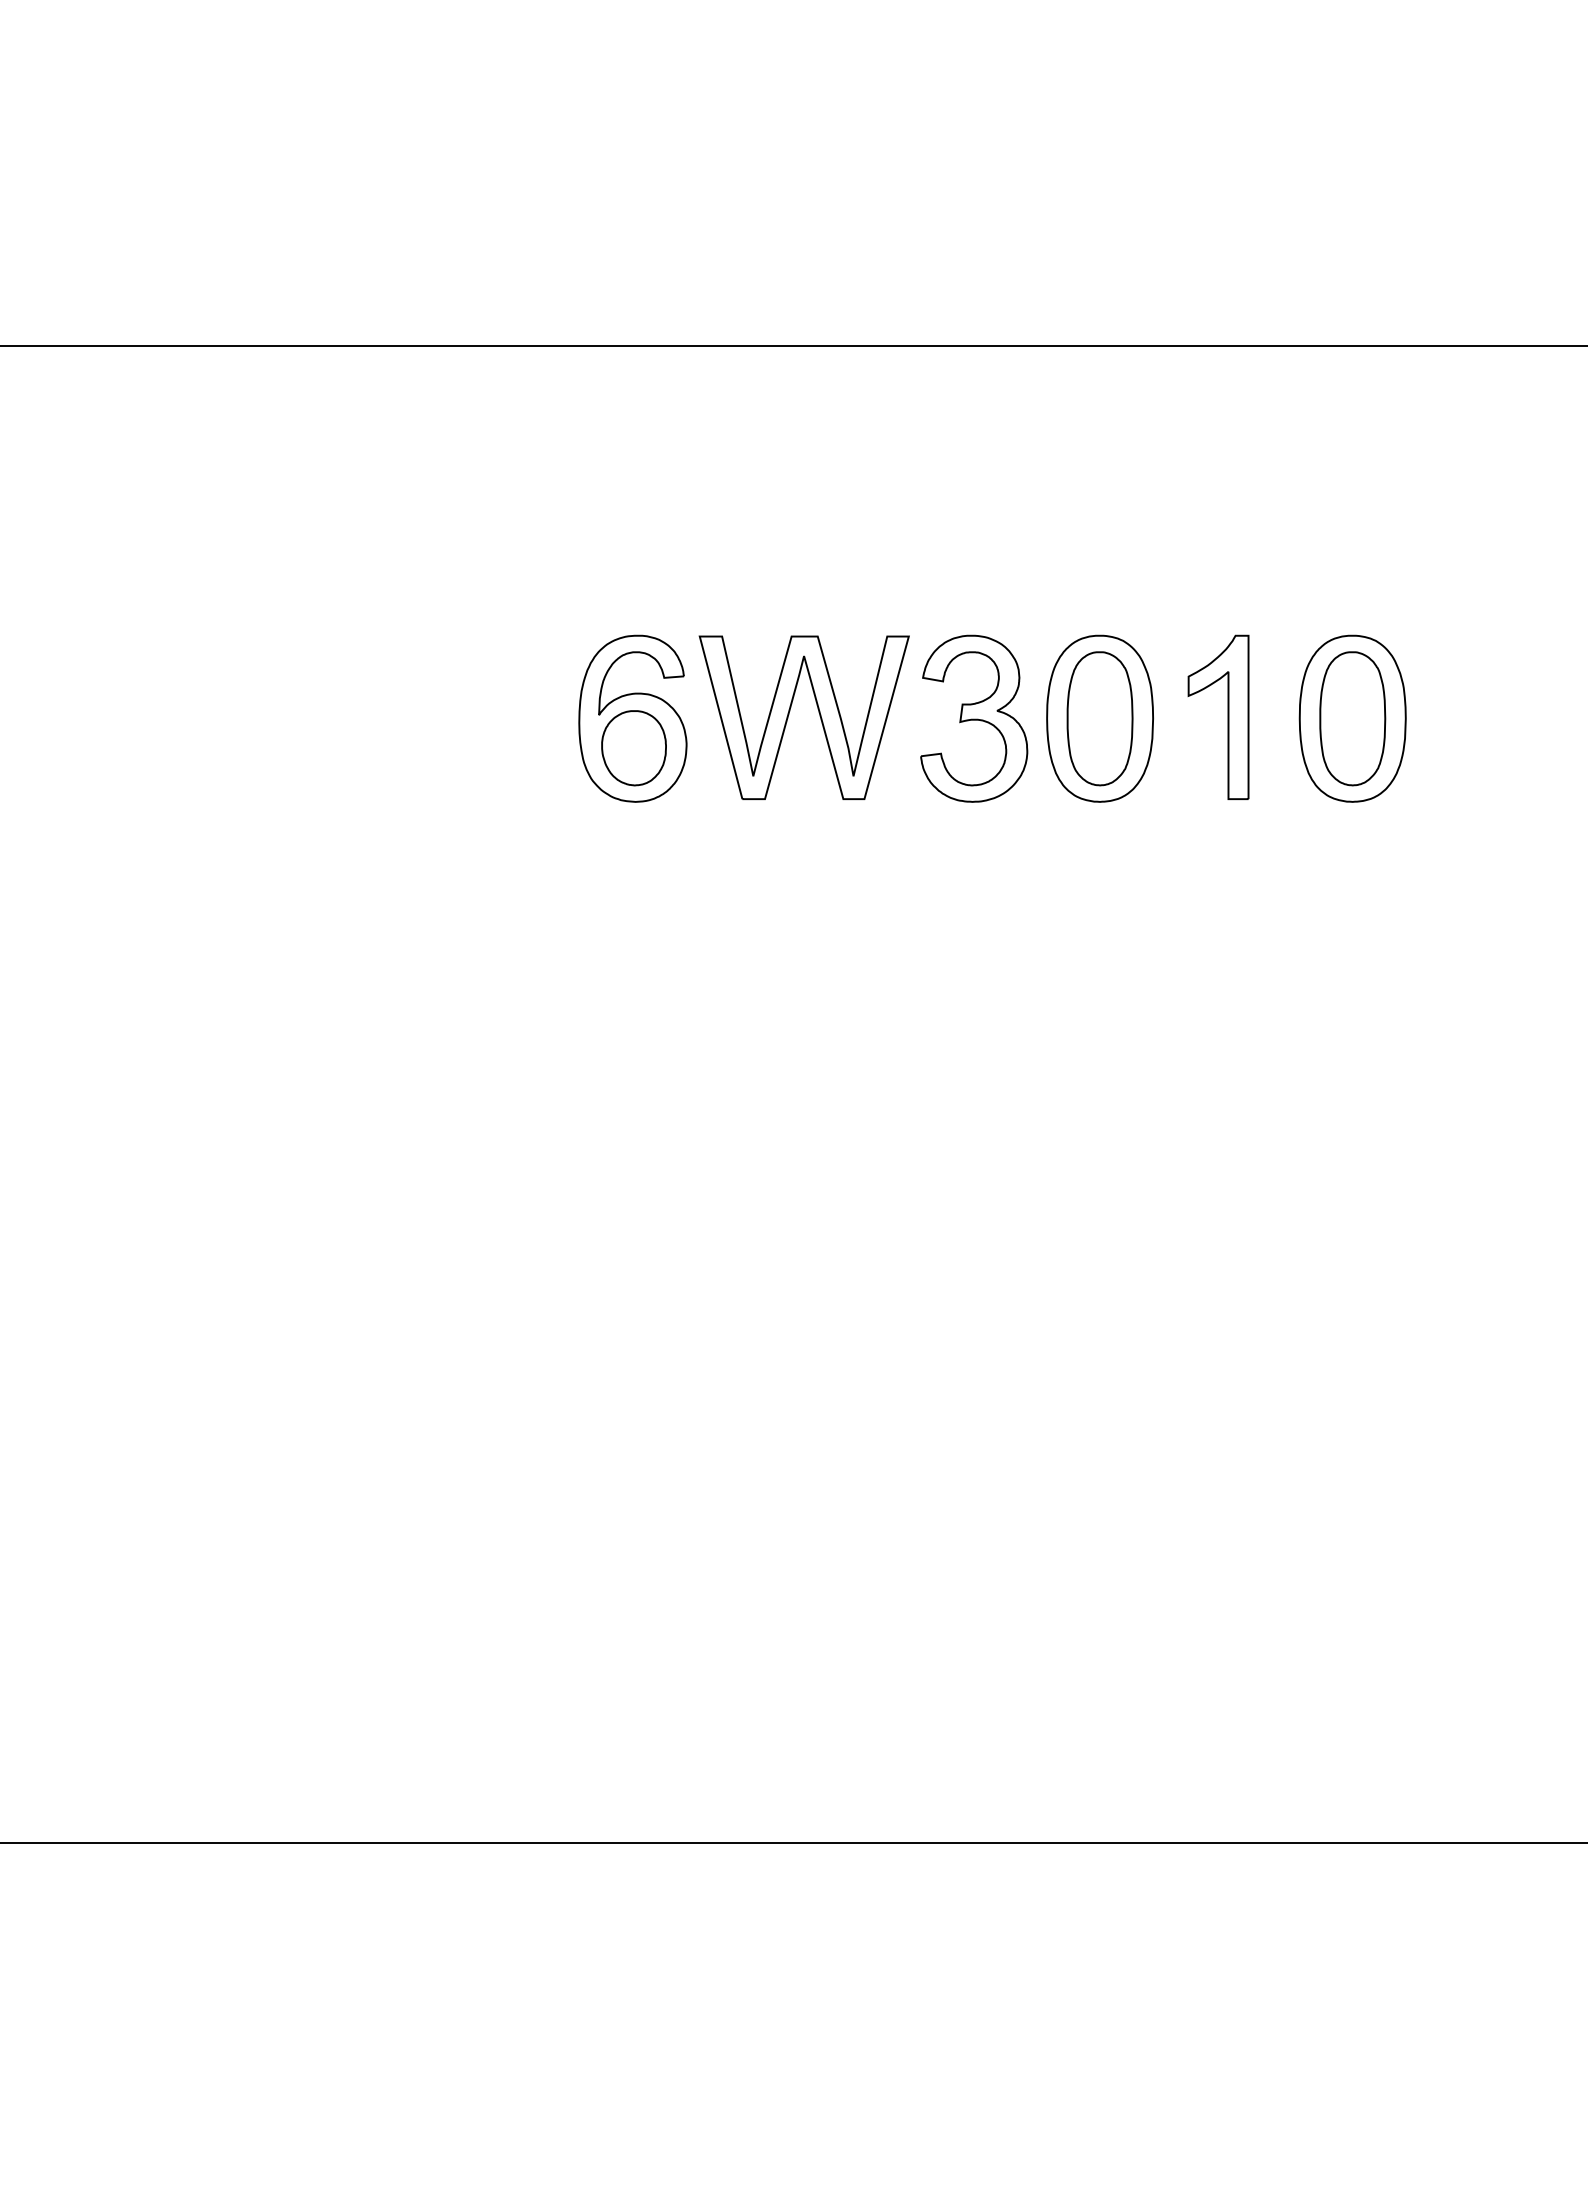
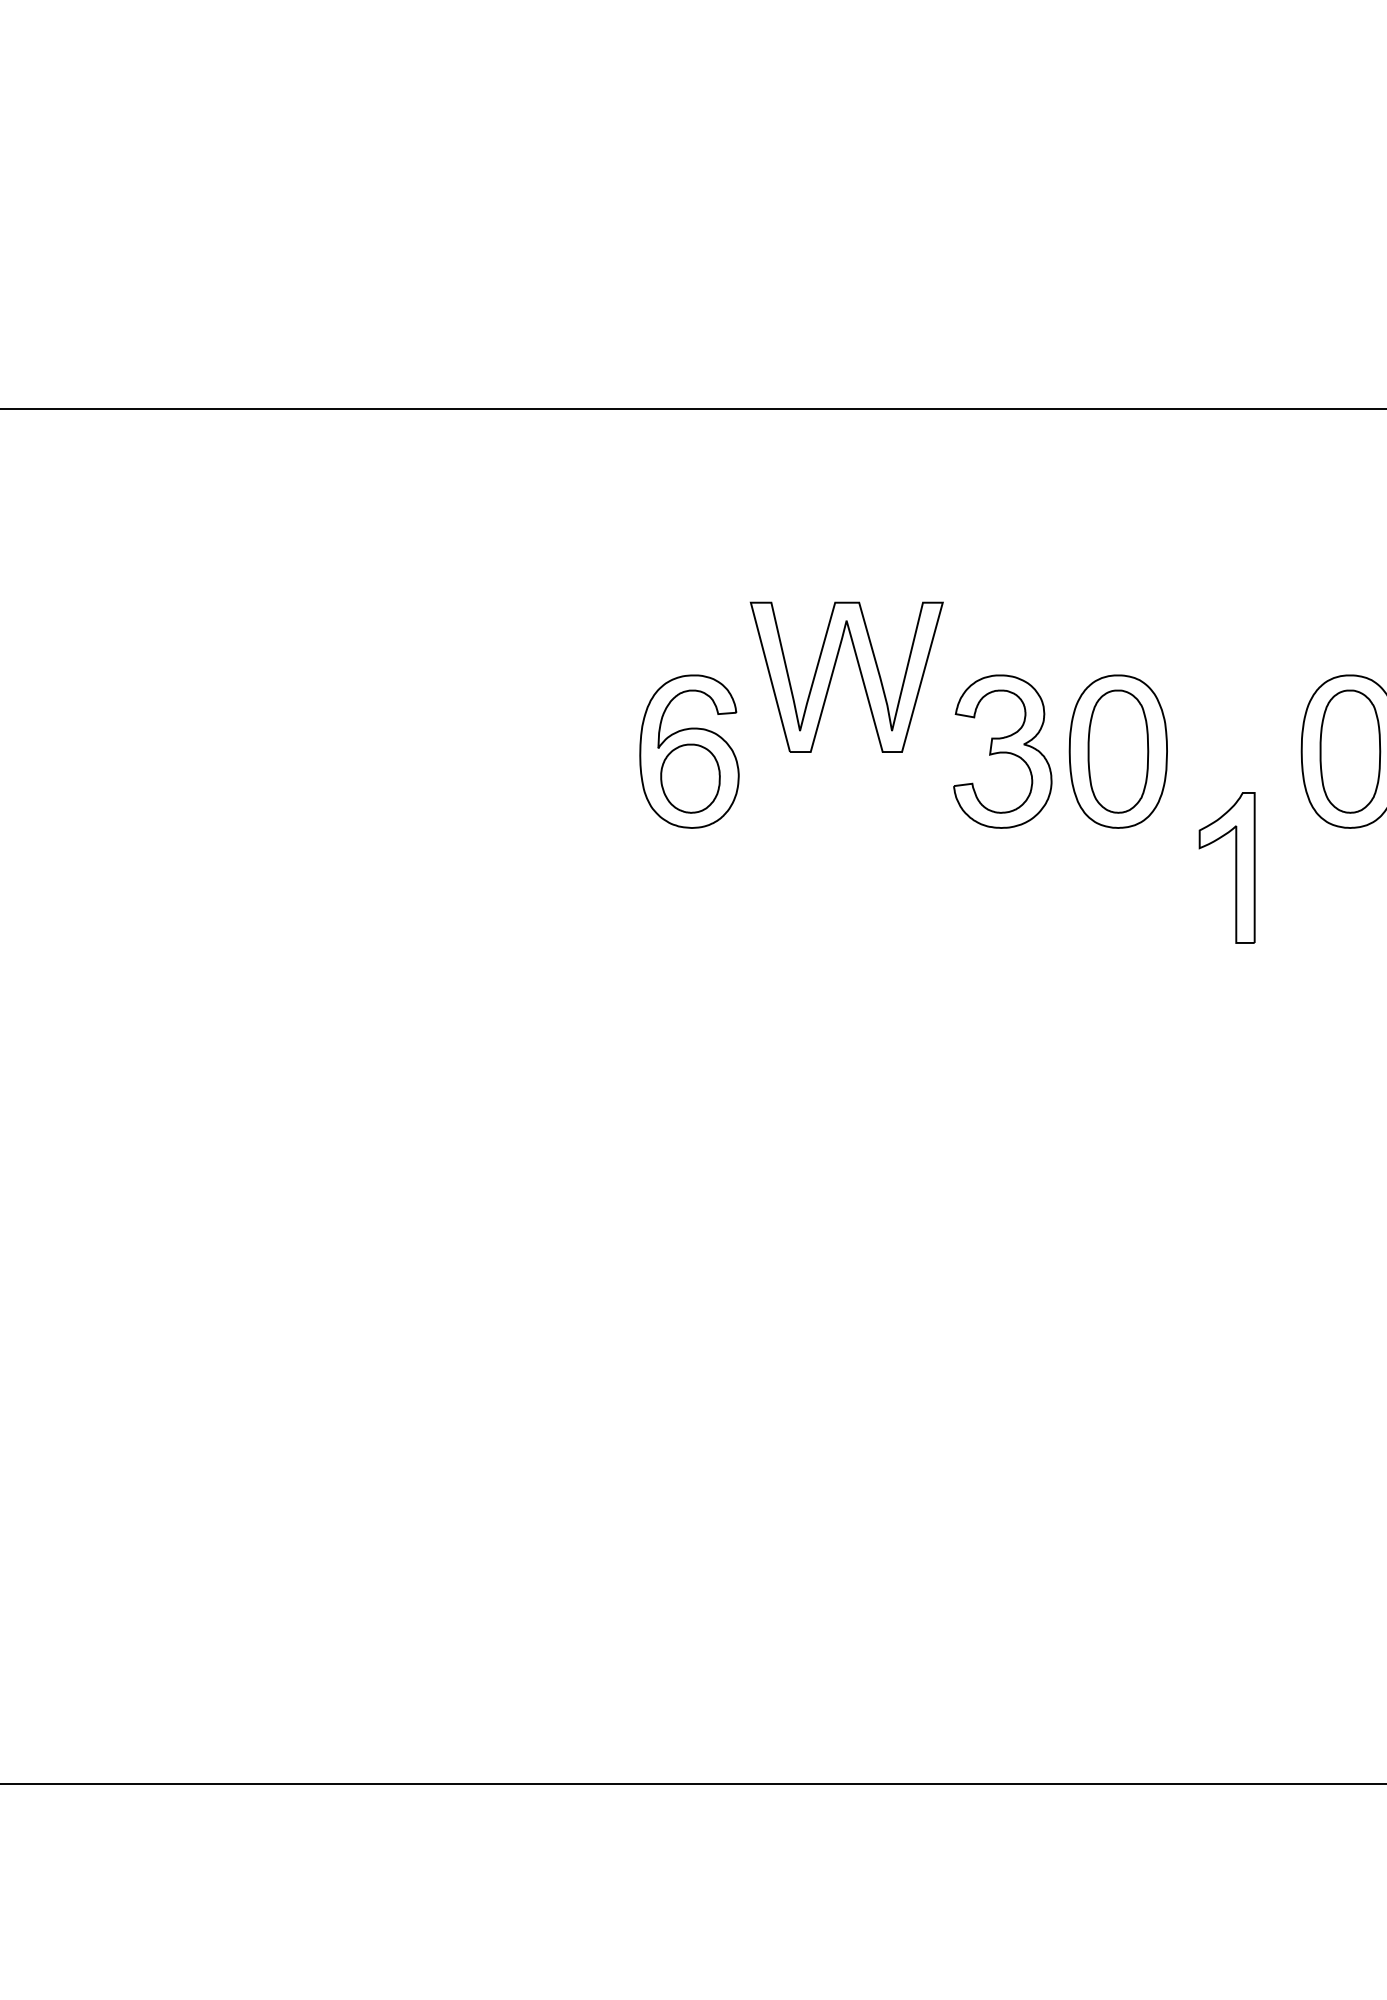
part: (790, 711) -> (834, 671), moved
part: (1227, 716) -> (1235, 867), moved

